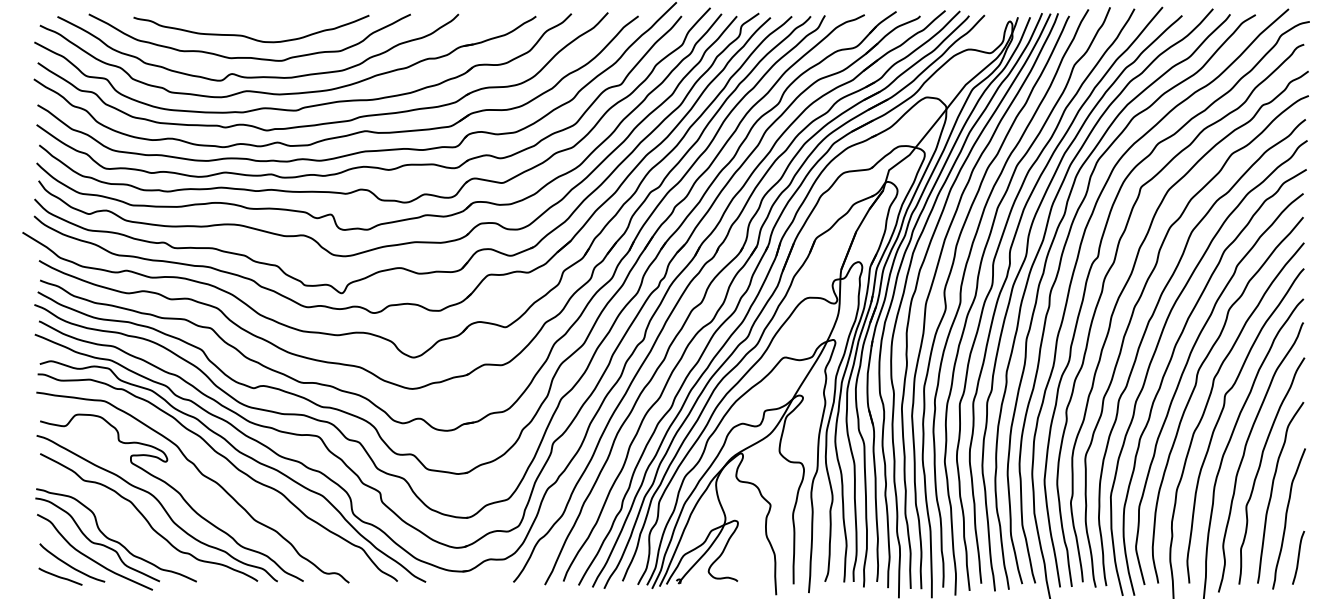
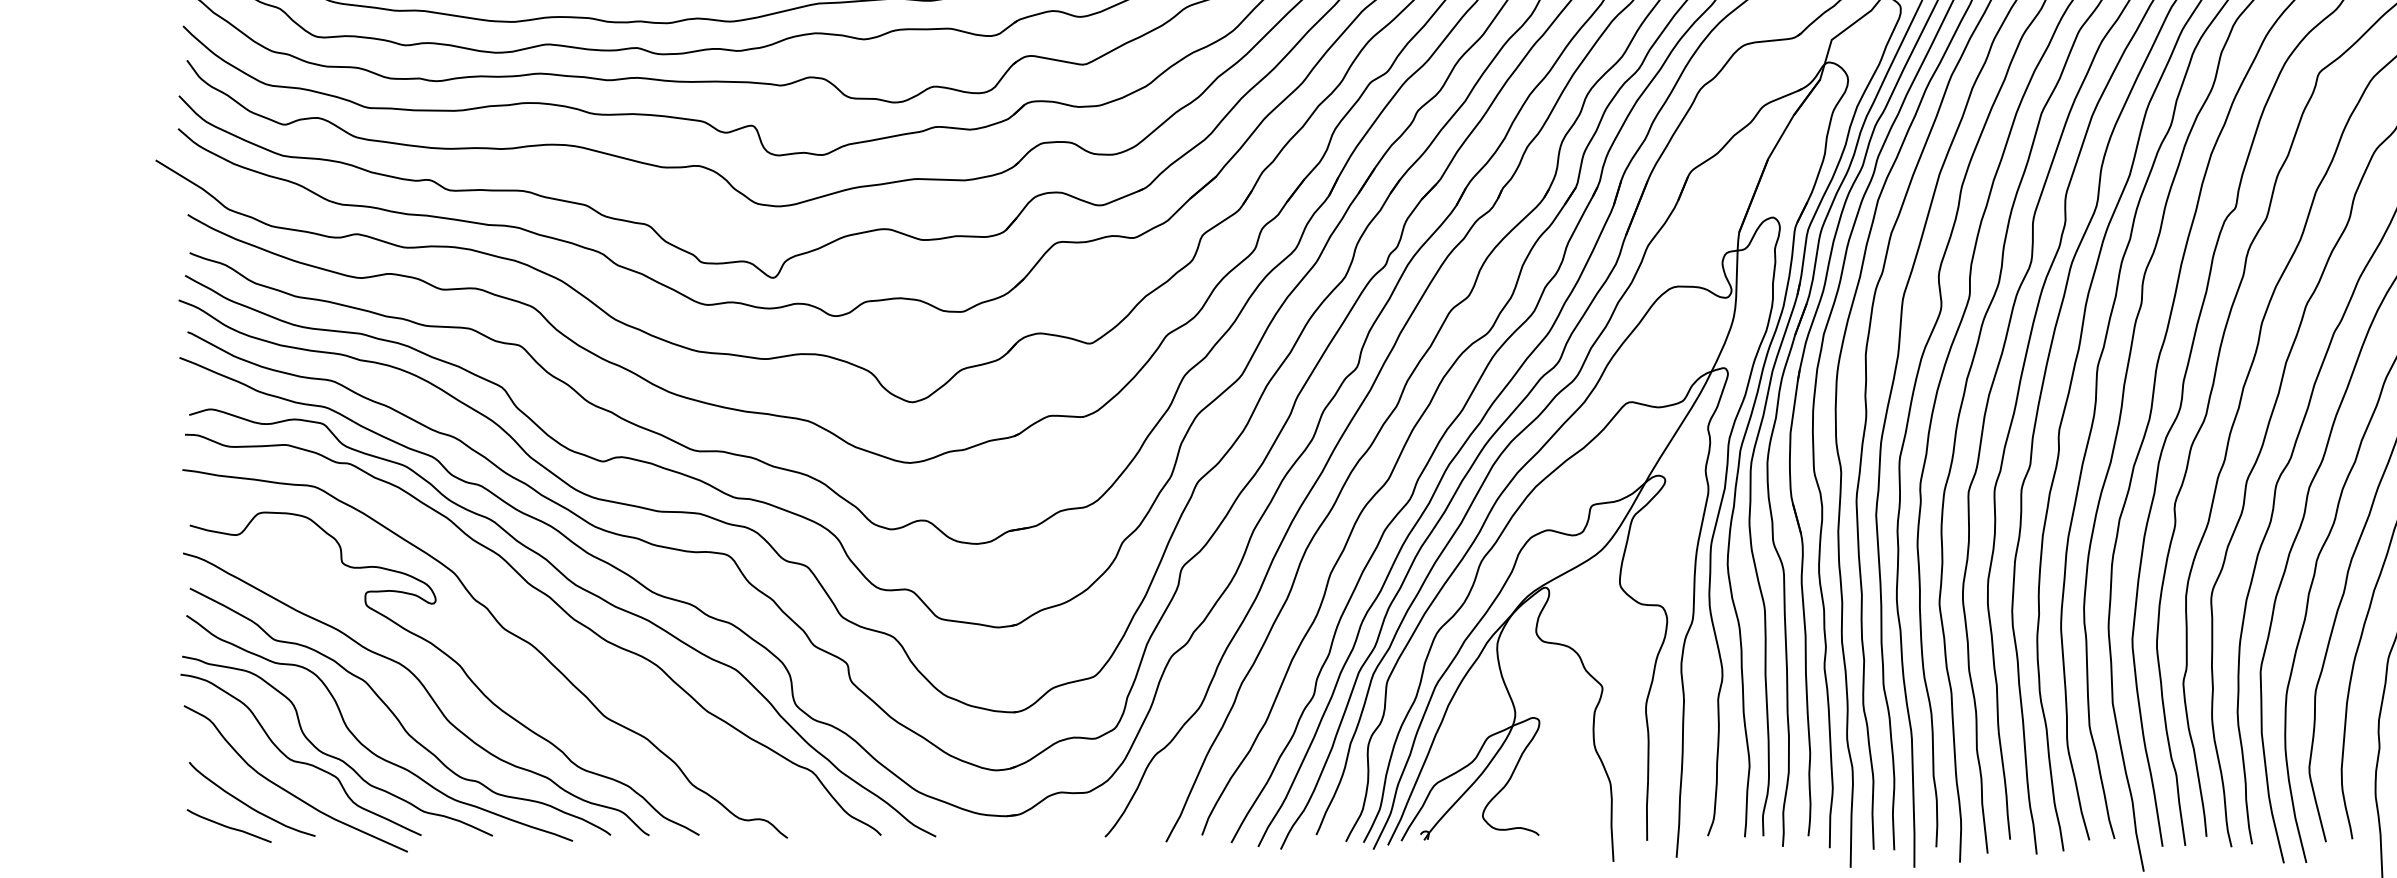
curve: (132, 535) -> (368, 746), added

